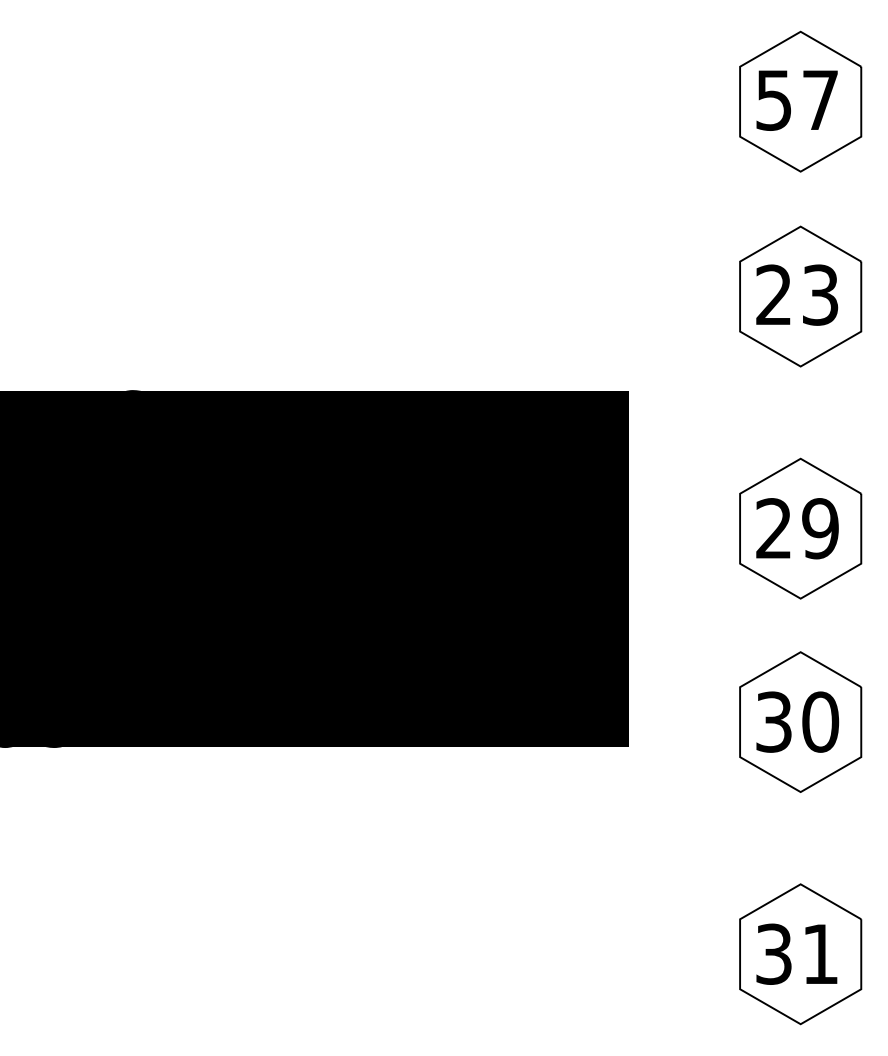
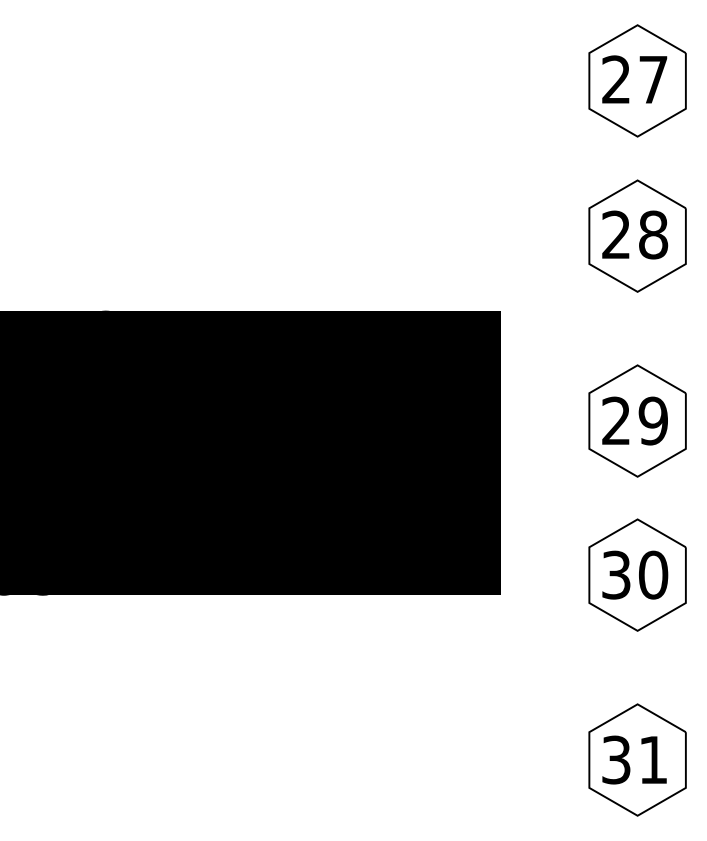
text: (772, 99) -> (615, 79), 57 -> 27
text: (820, 294) -> (653, 234), 23 -> 28

